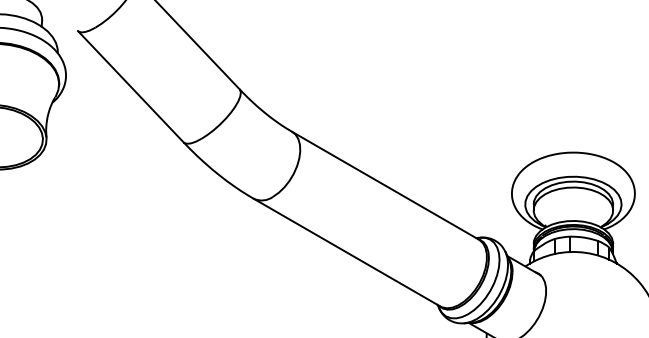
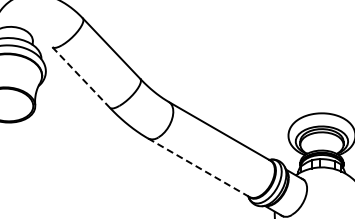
line: (131, 86) -> (81, 77), solid -> dashed
line: (346, 252) -> (198, 167), solid -> dashed

